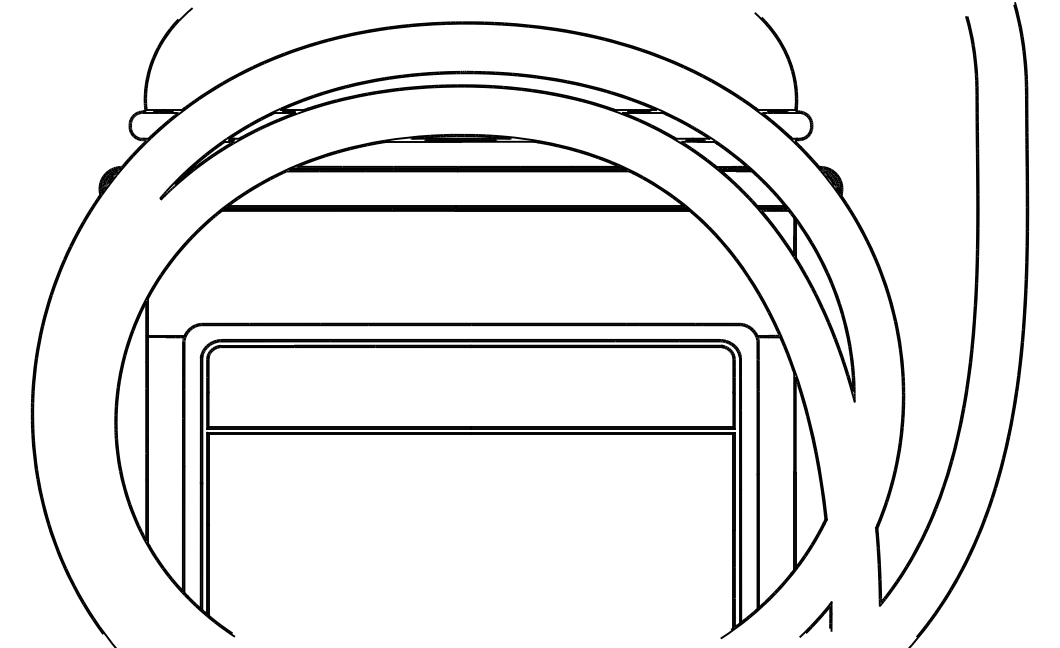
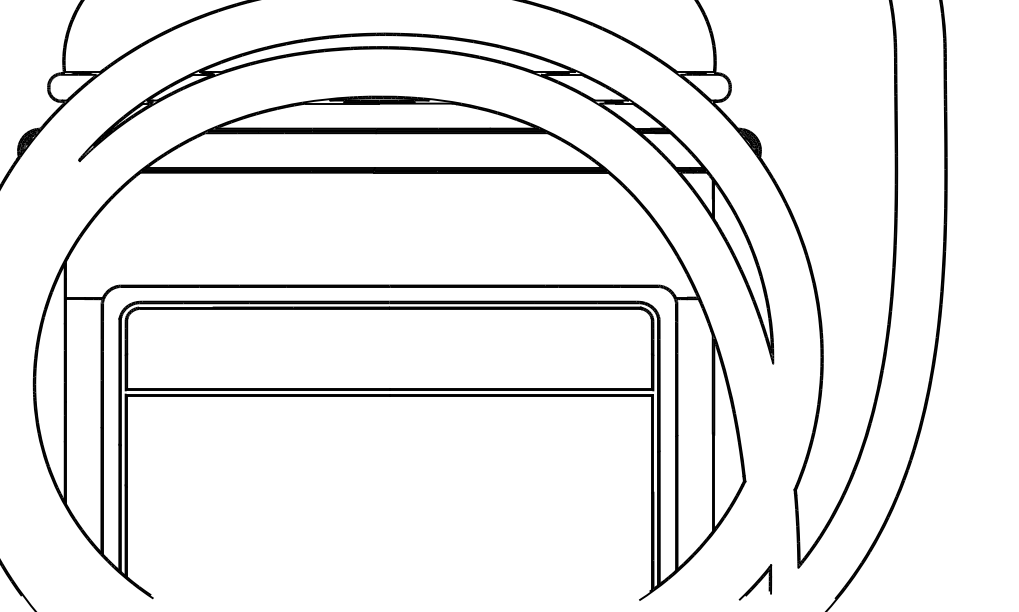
part: (815, 619) -> (755, 582), moved

